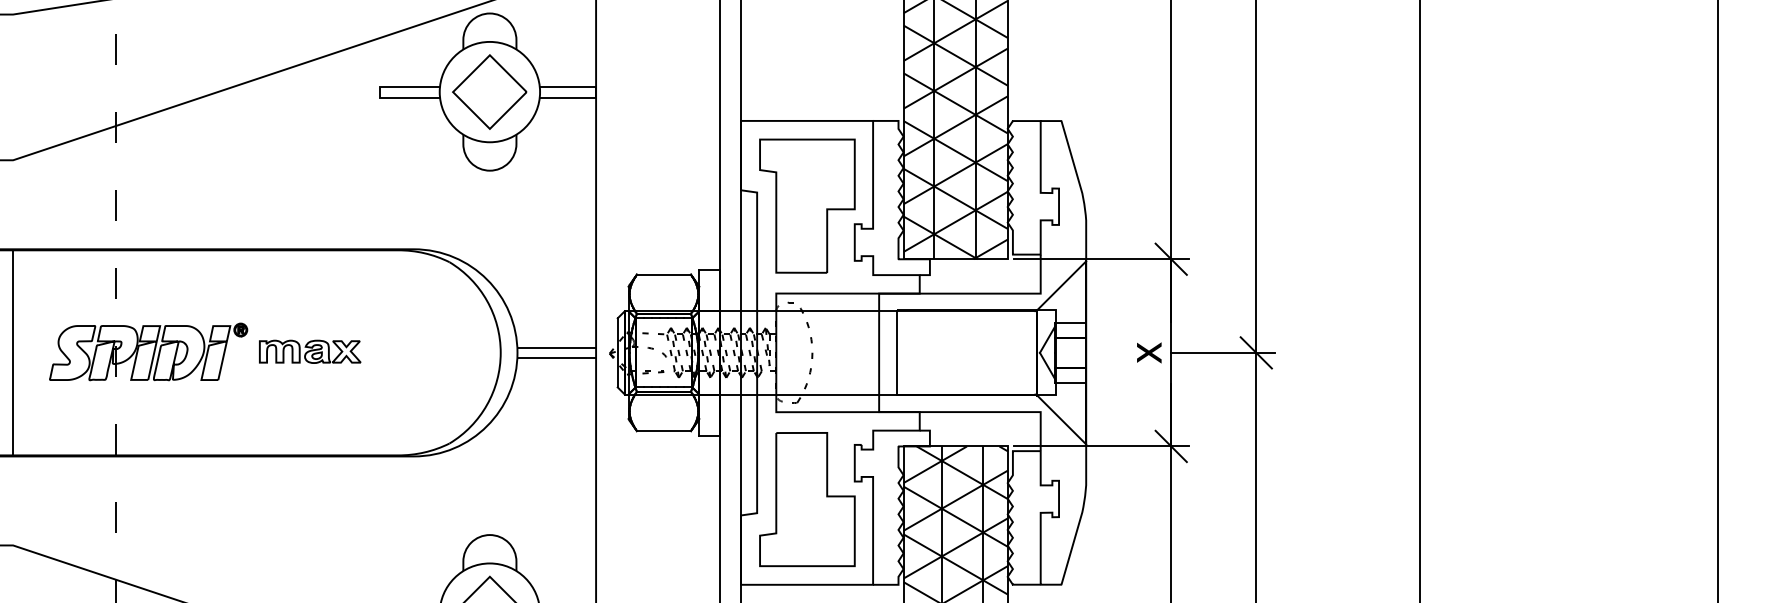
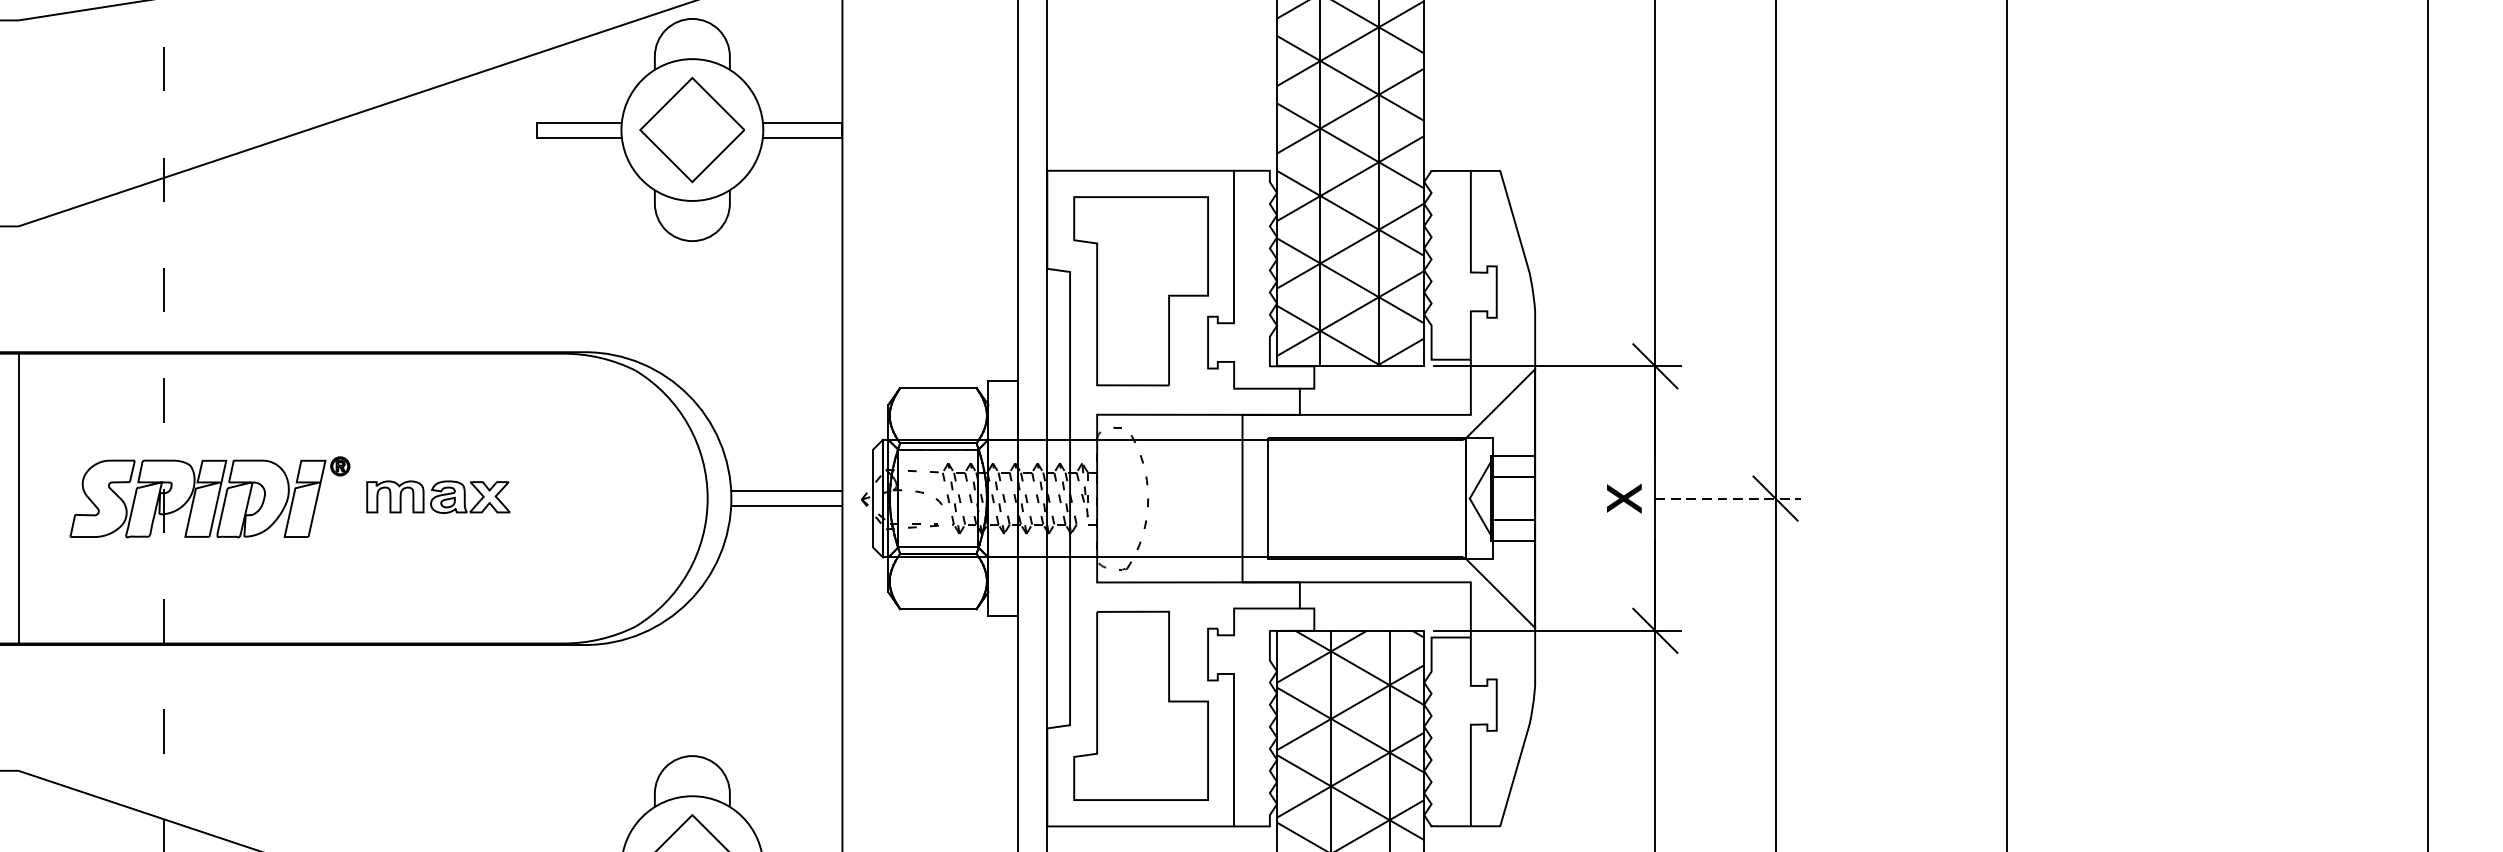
line: (1222, 352) -> (1727, 498), solid -> dashed

